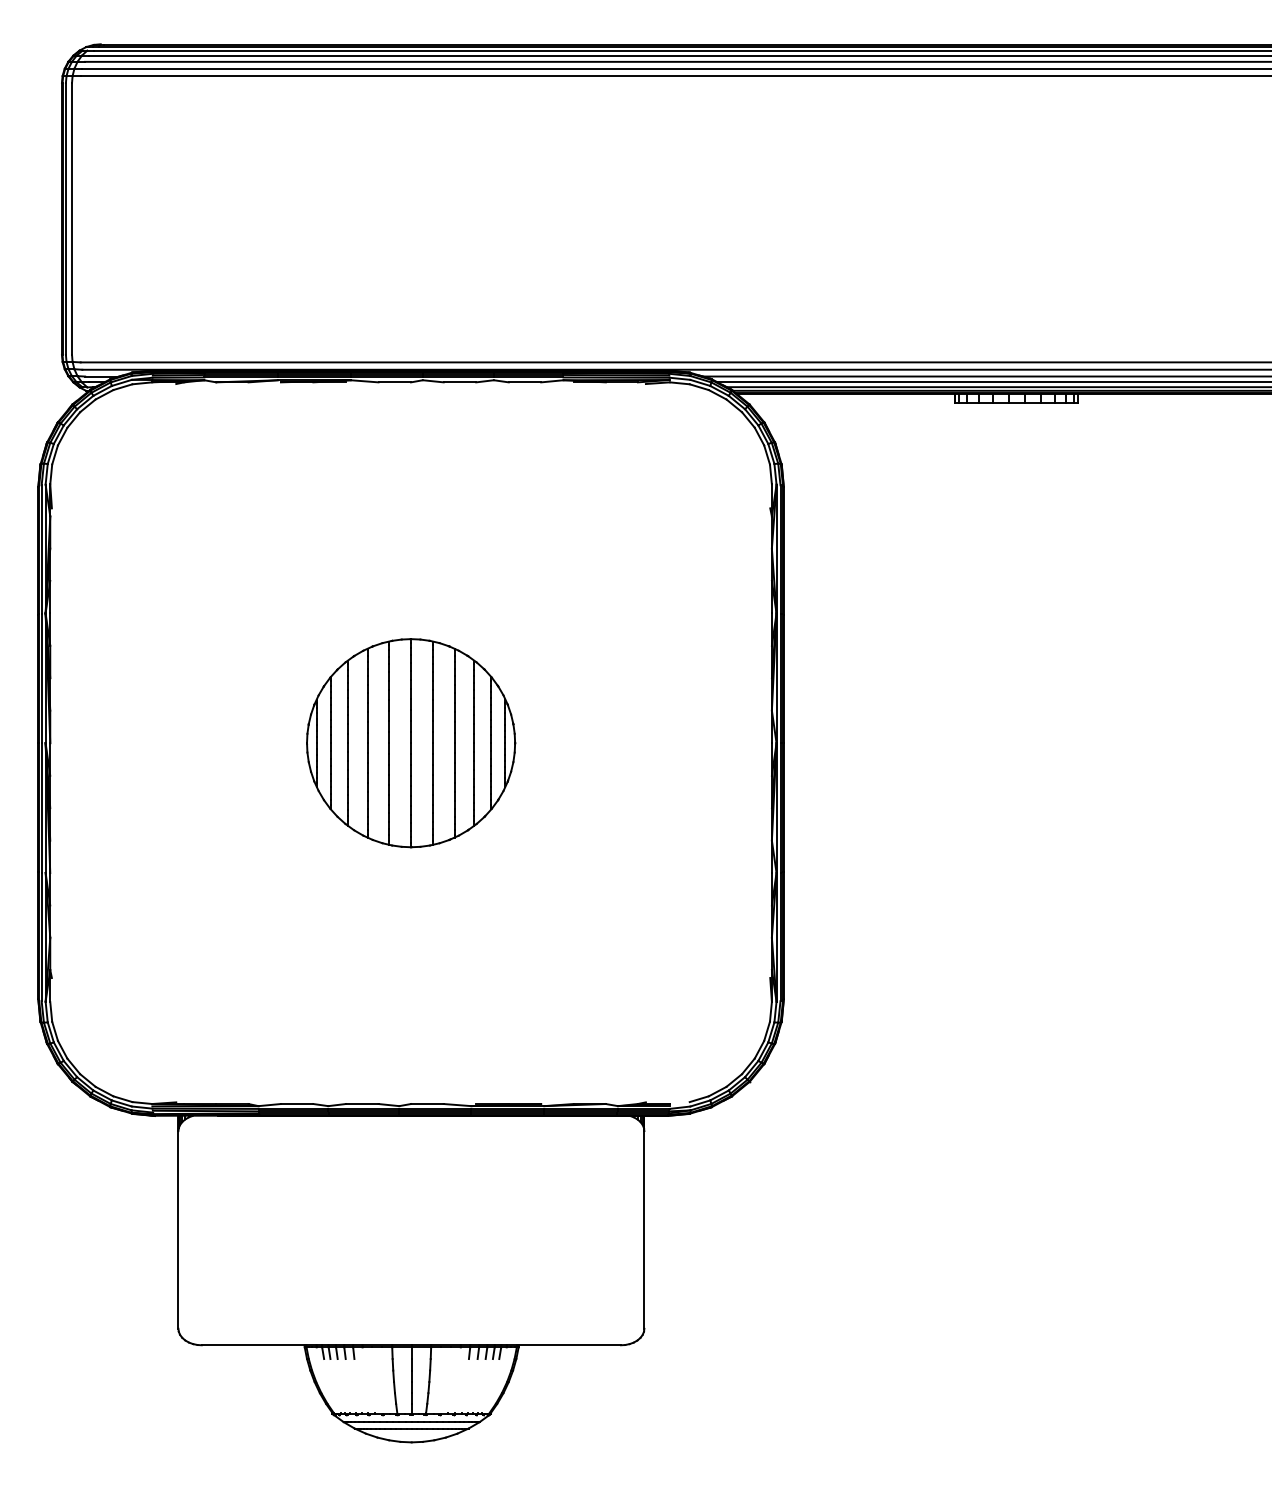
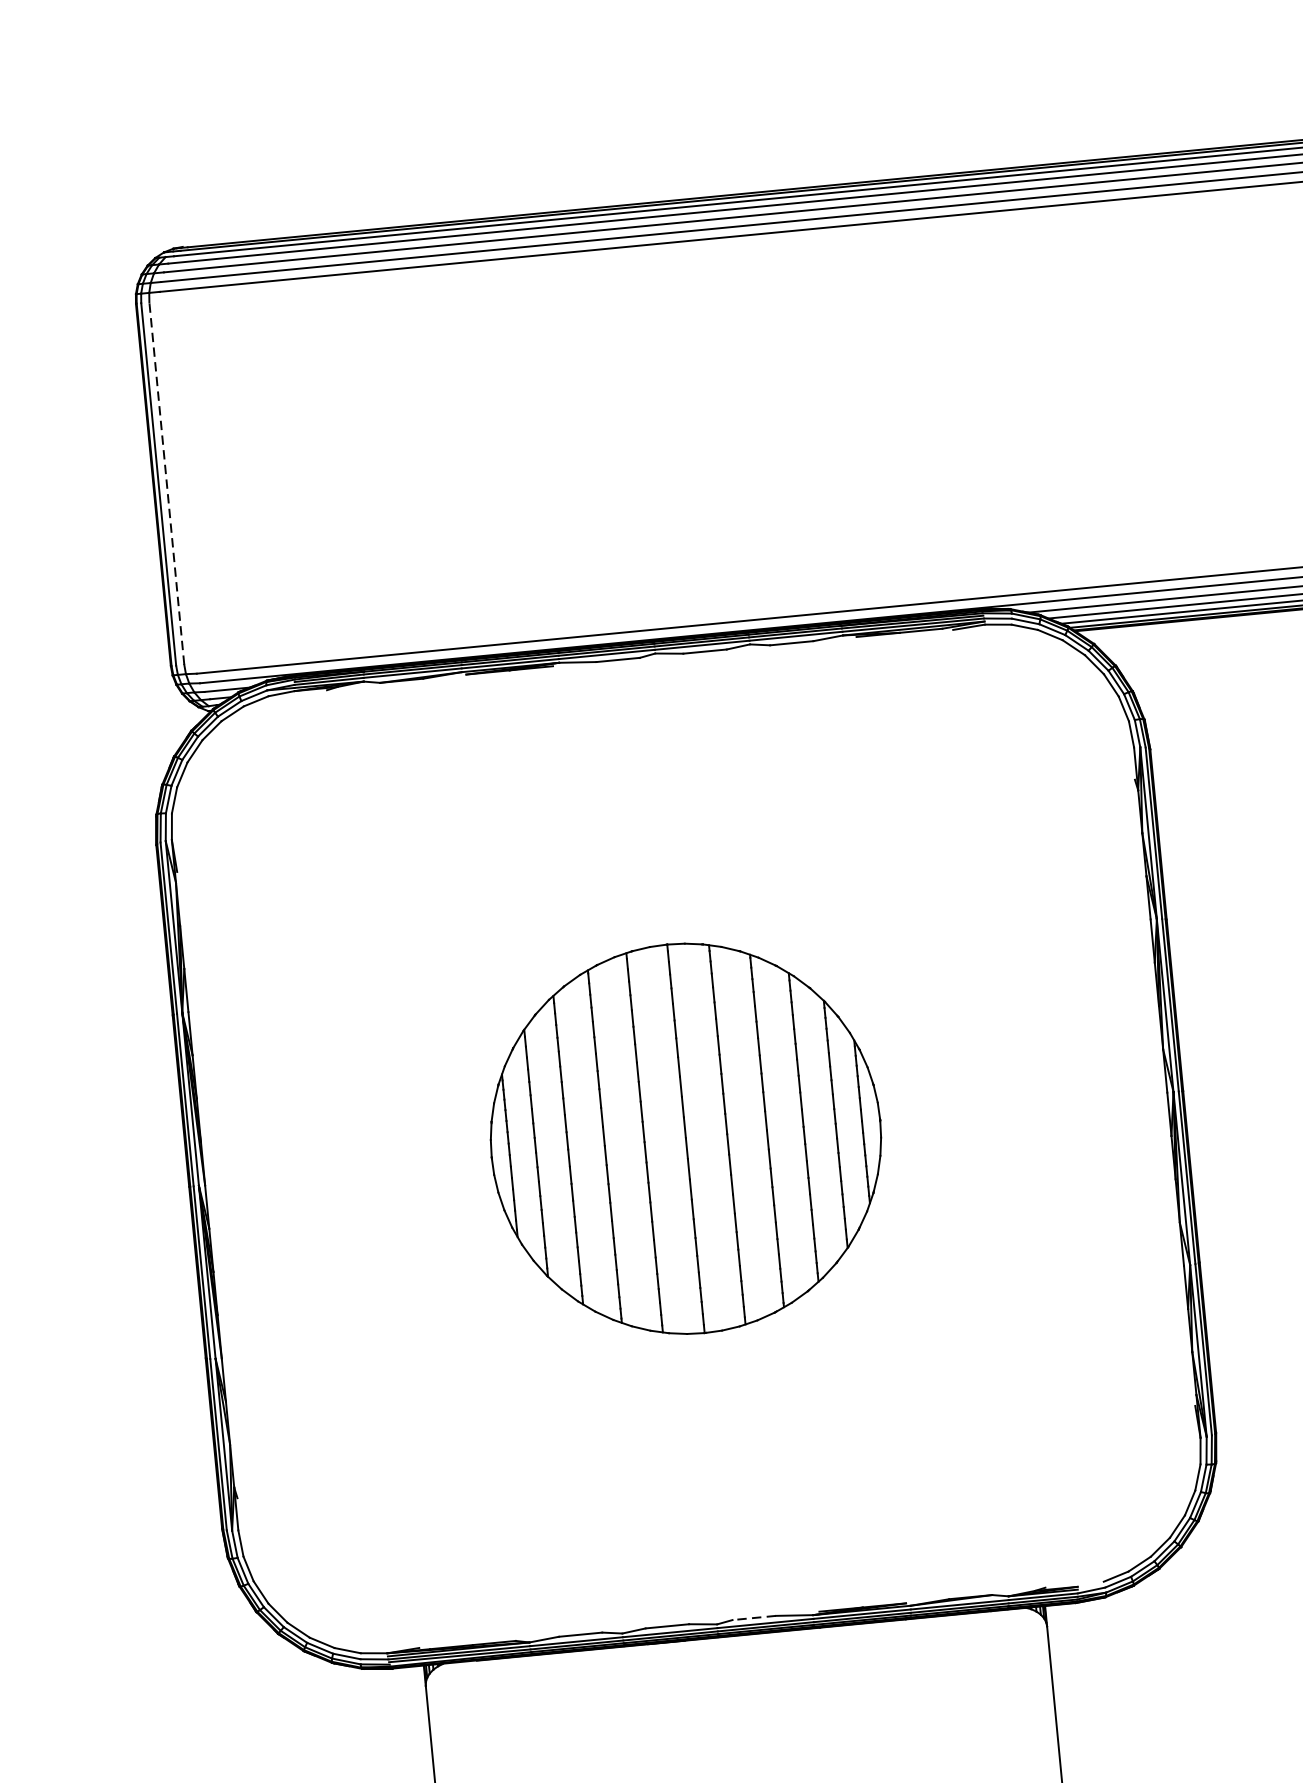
line: (72, 219) -> (167, 484), solid -> dashed
part: (411, 743) -> (686, 1139), size x1.4
line: (426, 1104) -> (753, 1618), solid -> dashed

